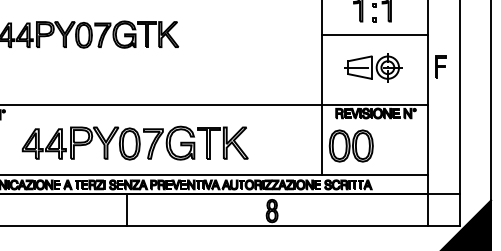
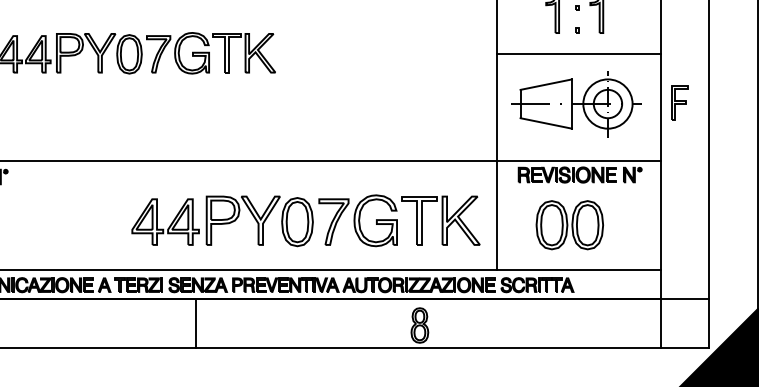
part: (373, 67) -> (576, 104), size x1.43
part: (134, 142) -> (304, 219), moved
part: (350, 145) -> (568, 224), moved

